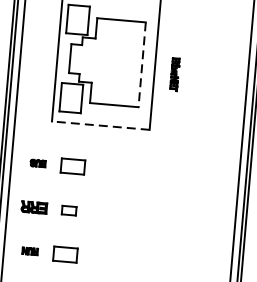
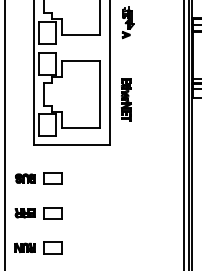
line: (142, 66) -> (100, 95), dashed -> solid
part: (175, 73) -> (126, 99), size x1.67
line: (100, 125) -> (71, 144), dashed -> solid
part: (38, 163) -> (25, 178), size x1.67
part: (68, 210) -> (52, 213), size x1.67
part: (29, 250) -> (24, 247), size x1.67

